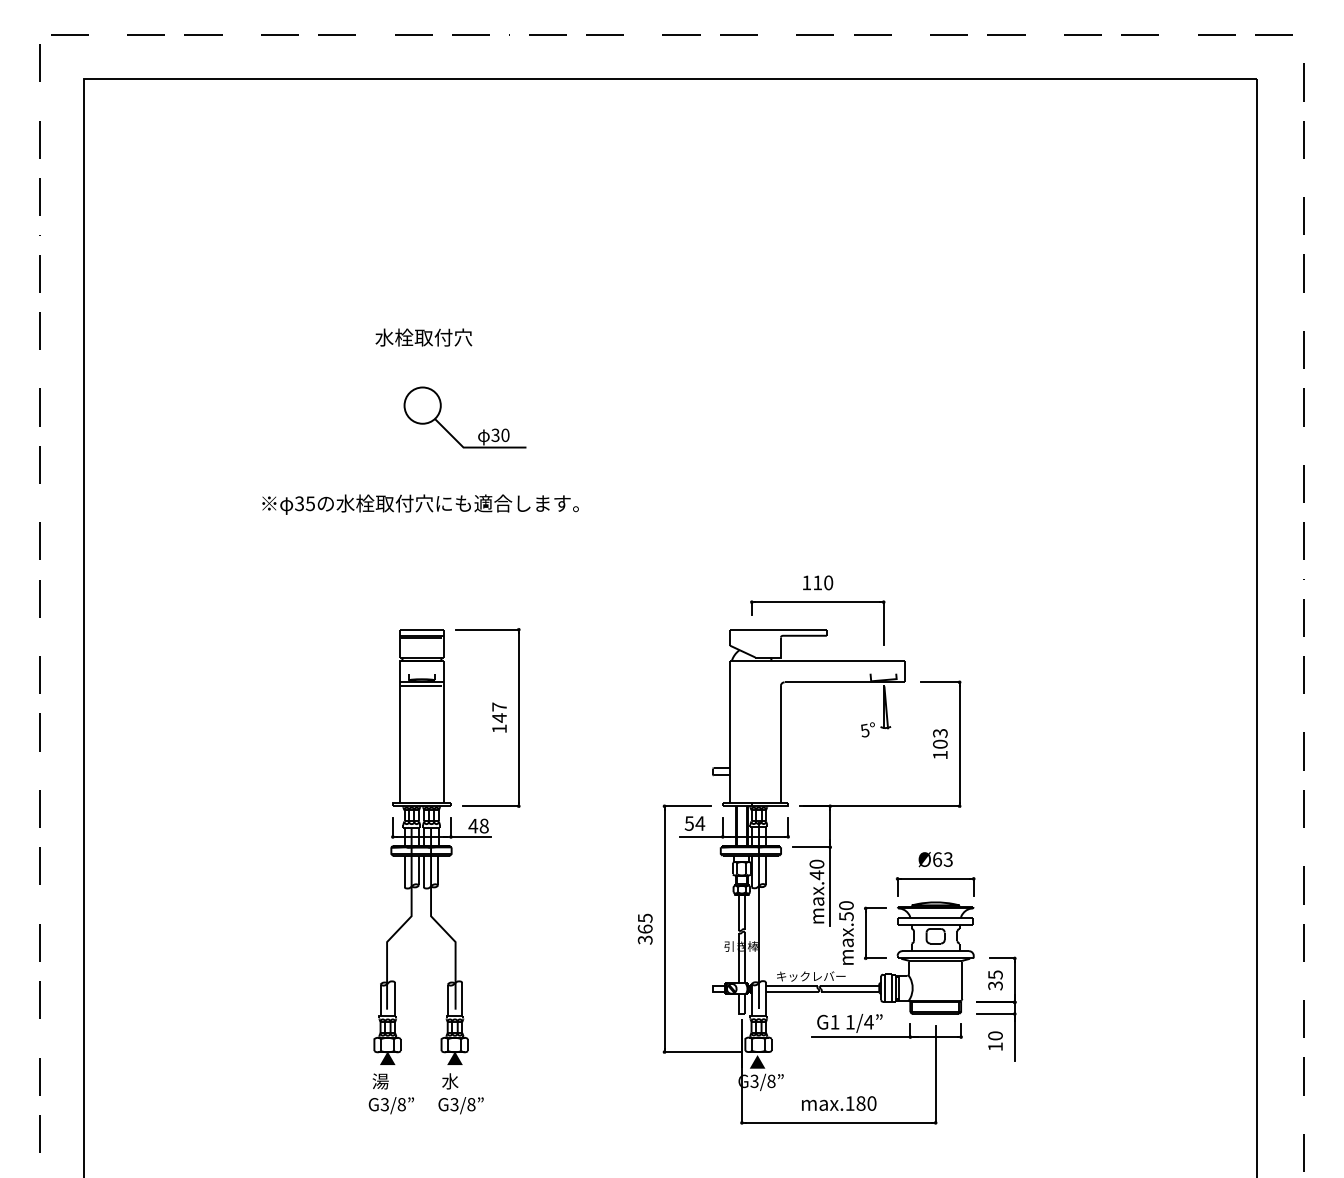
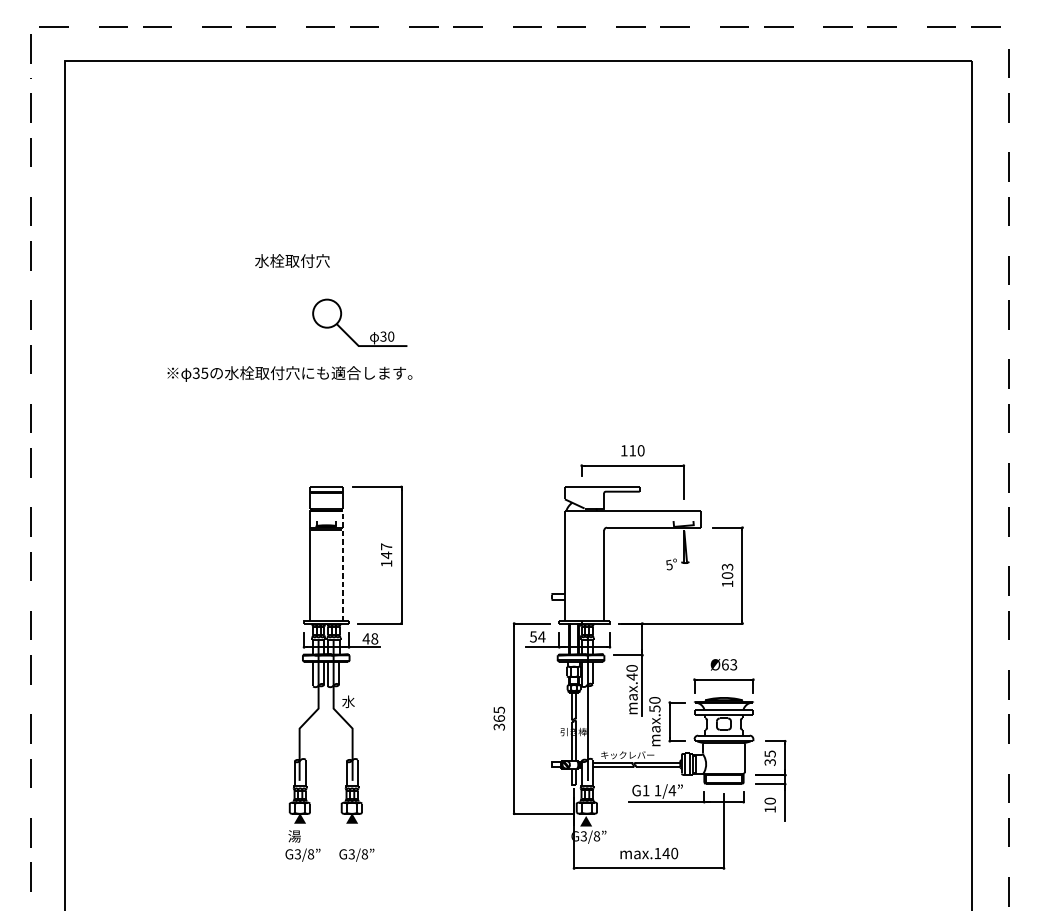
text: (423, 337) -> (292, 260), moved
text: (420, 504) -> (289, 373), moved
line: (443, 731) -> (343, 565), solid -> dashed
text: (450, 1081) -> (348, 701), moved
text: (860, 1103) -> (665, 853), max.180 -> max.140

